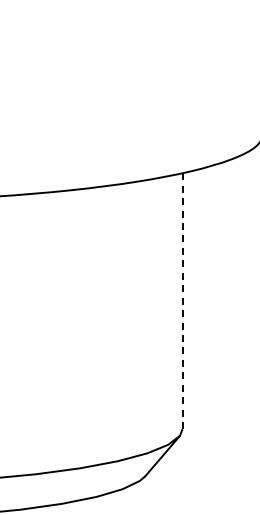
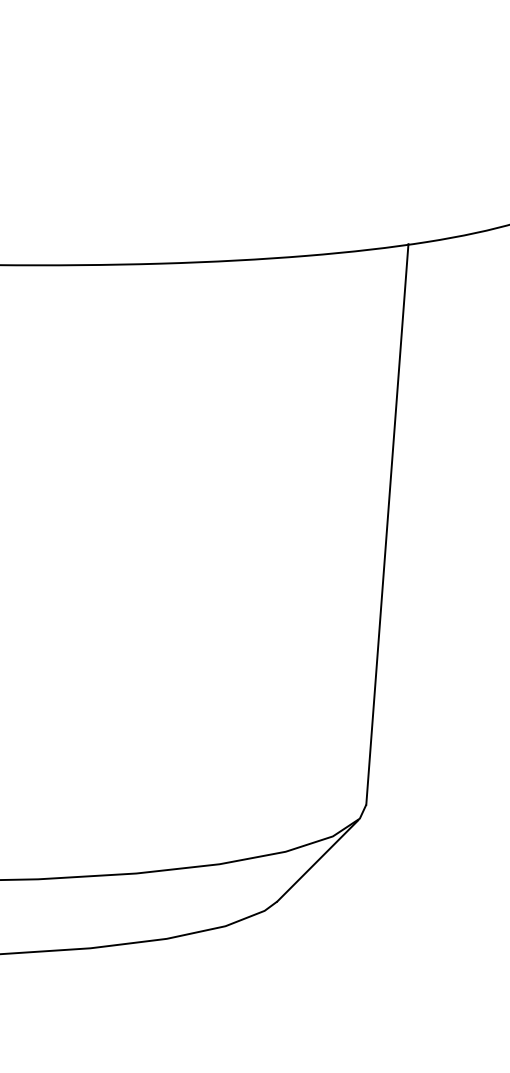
line: (182, 300) -> (387, 523), dashed -> solid

